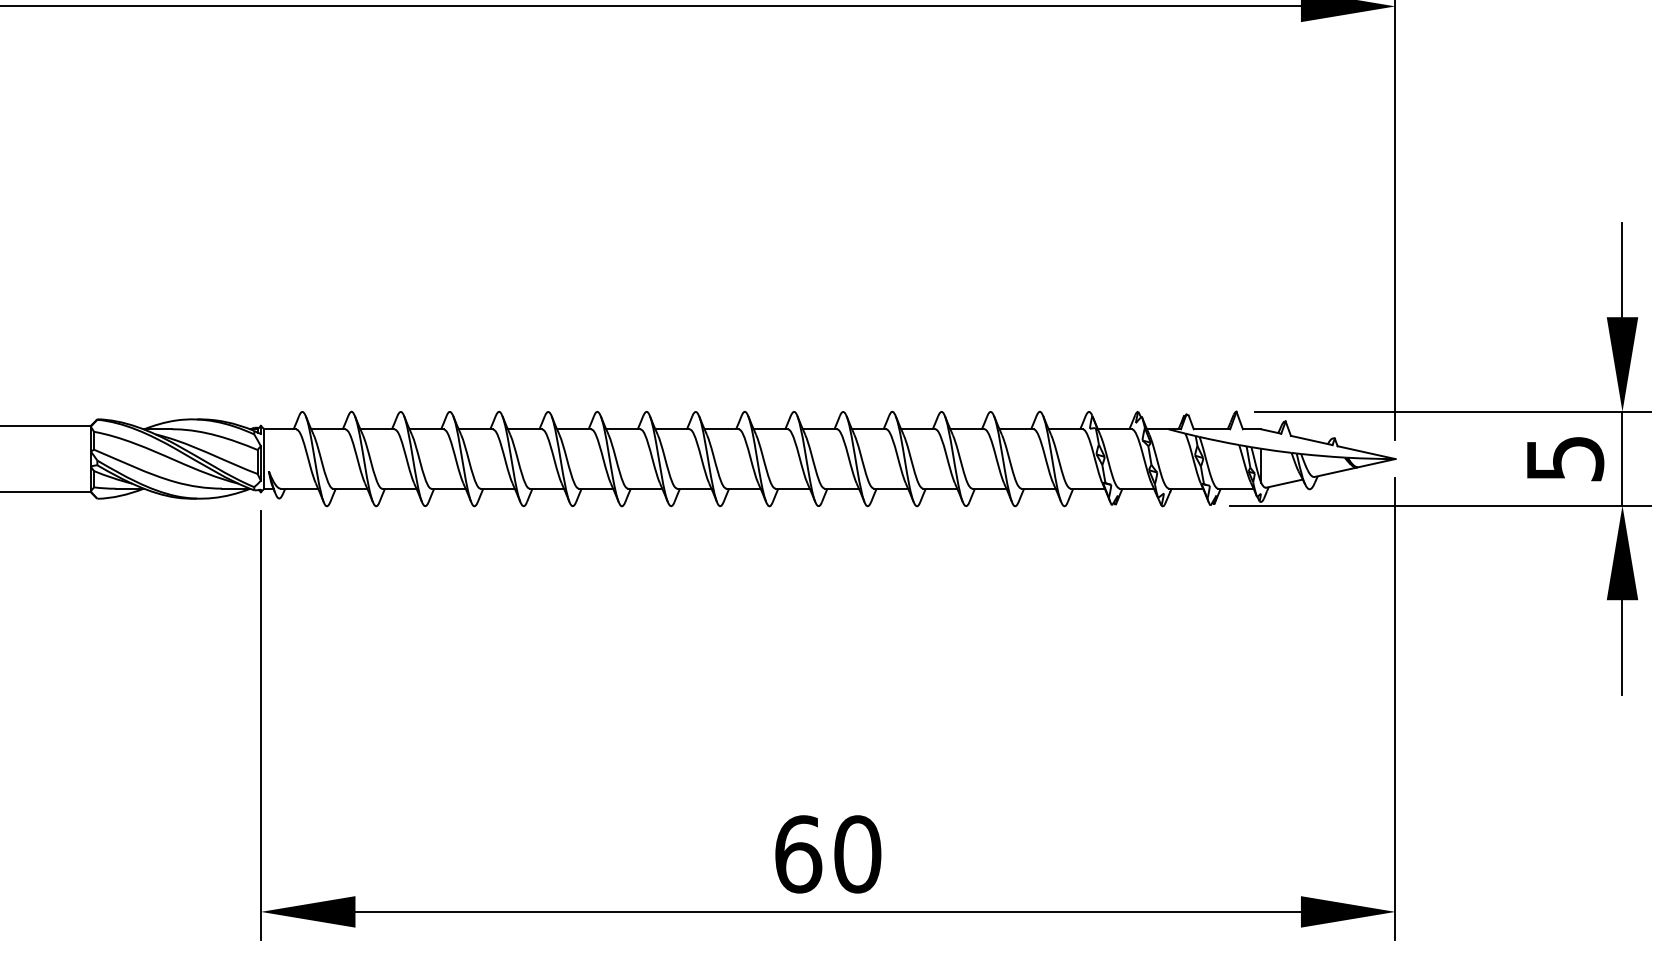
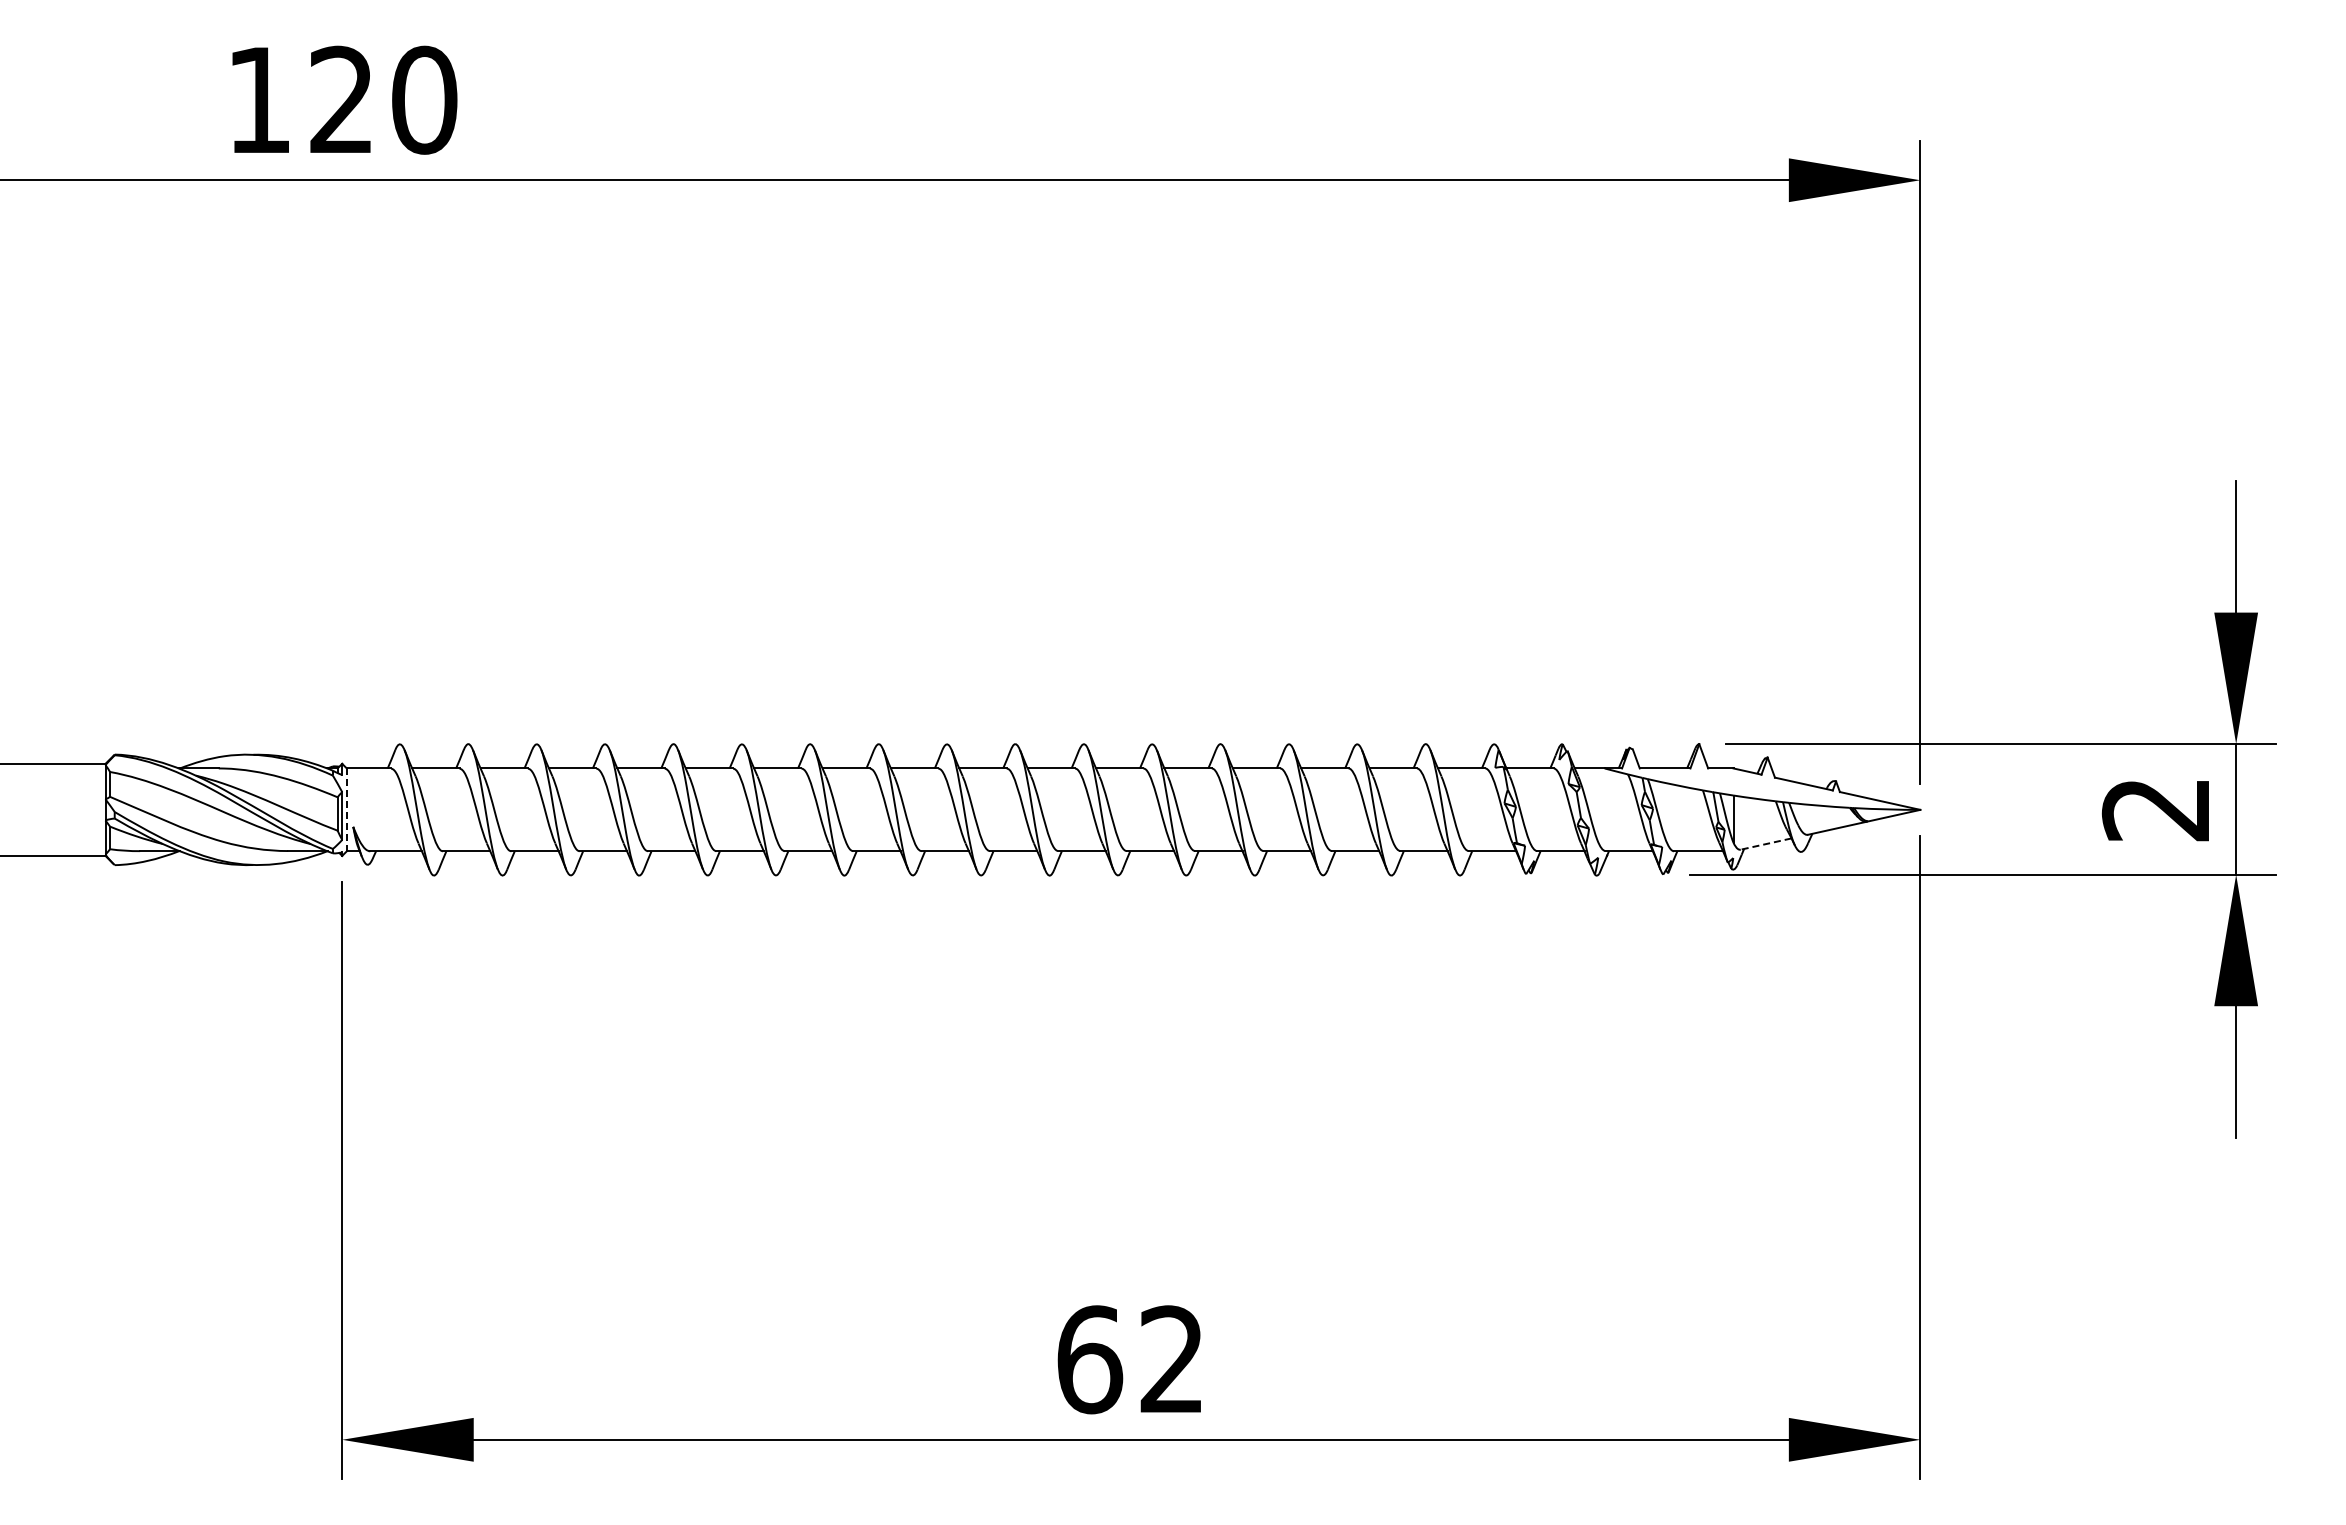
line: (264, 459) -> (346, 810), solid -> dashed
text: (1564, 459) -> (2155, 810), 5 -> 2
line: (1284, 483) -> (1766, 844), solid -> dashed
text: (857, 854) -> (1172, 1359), 60 -> 62

